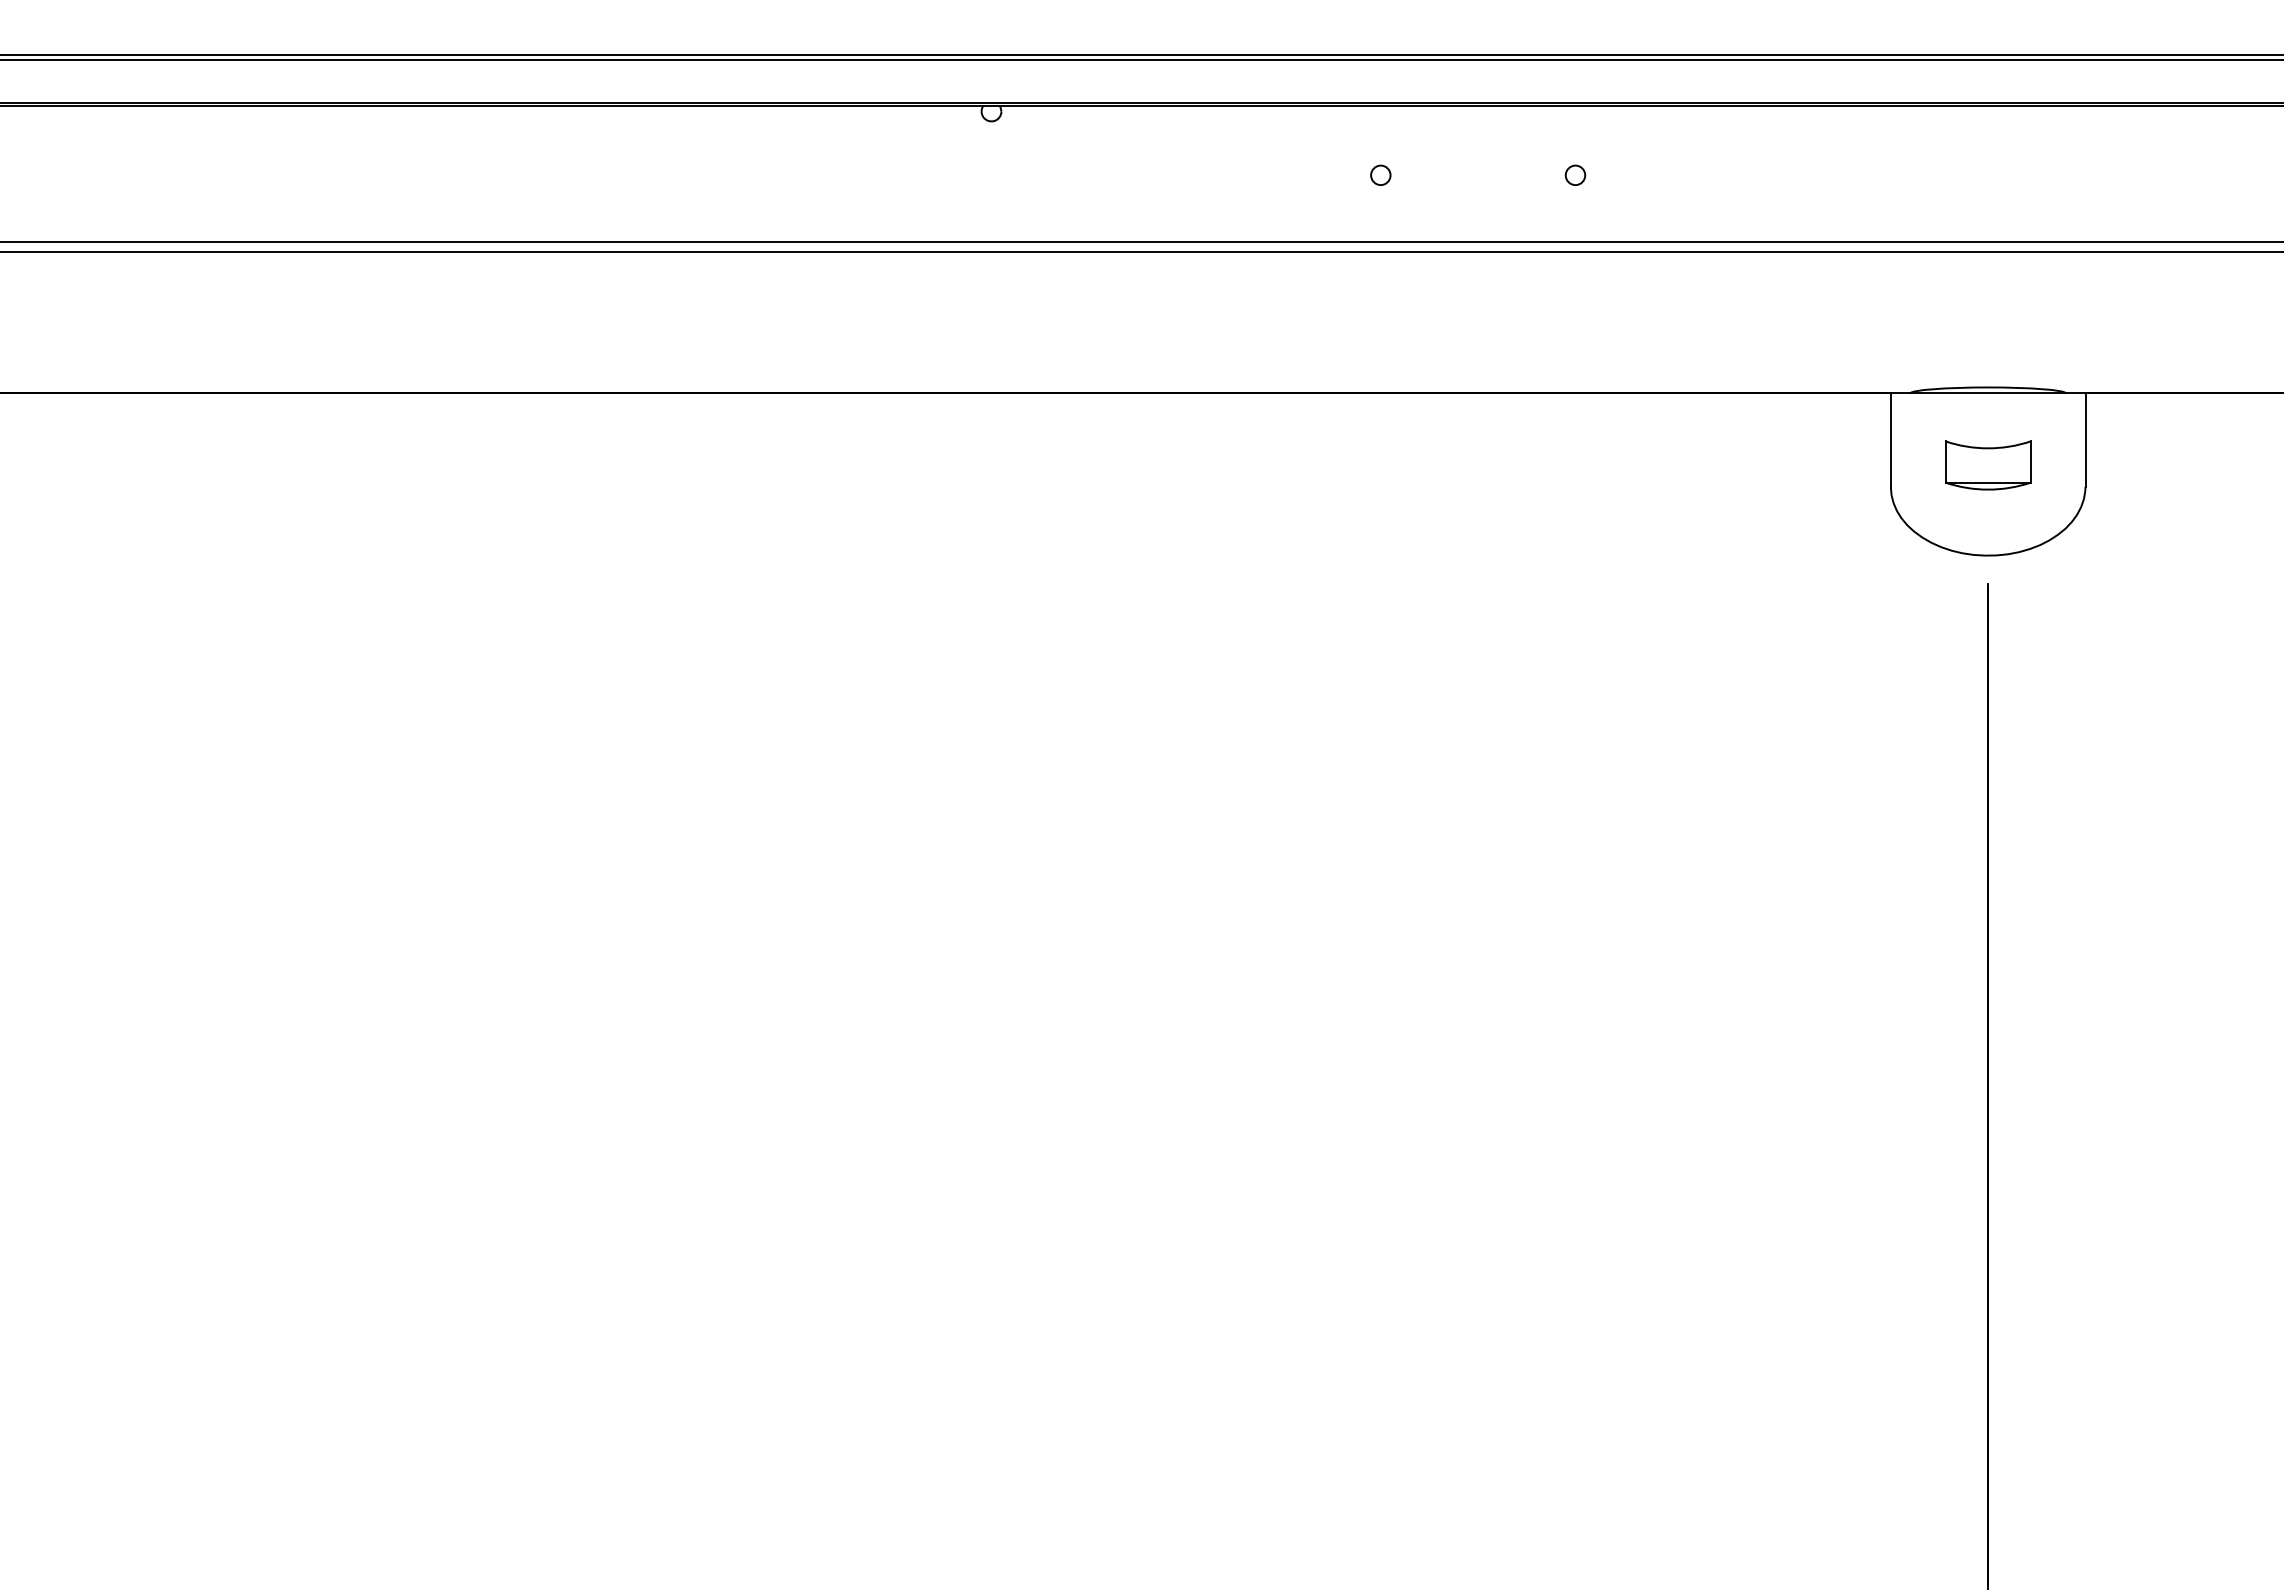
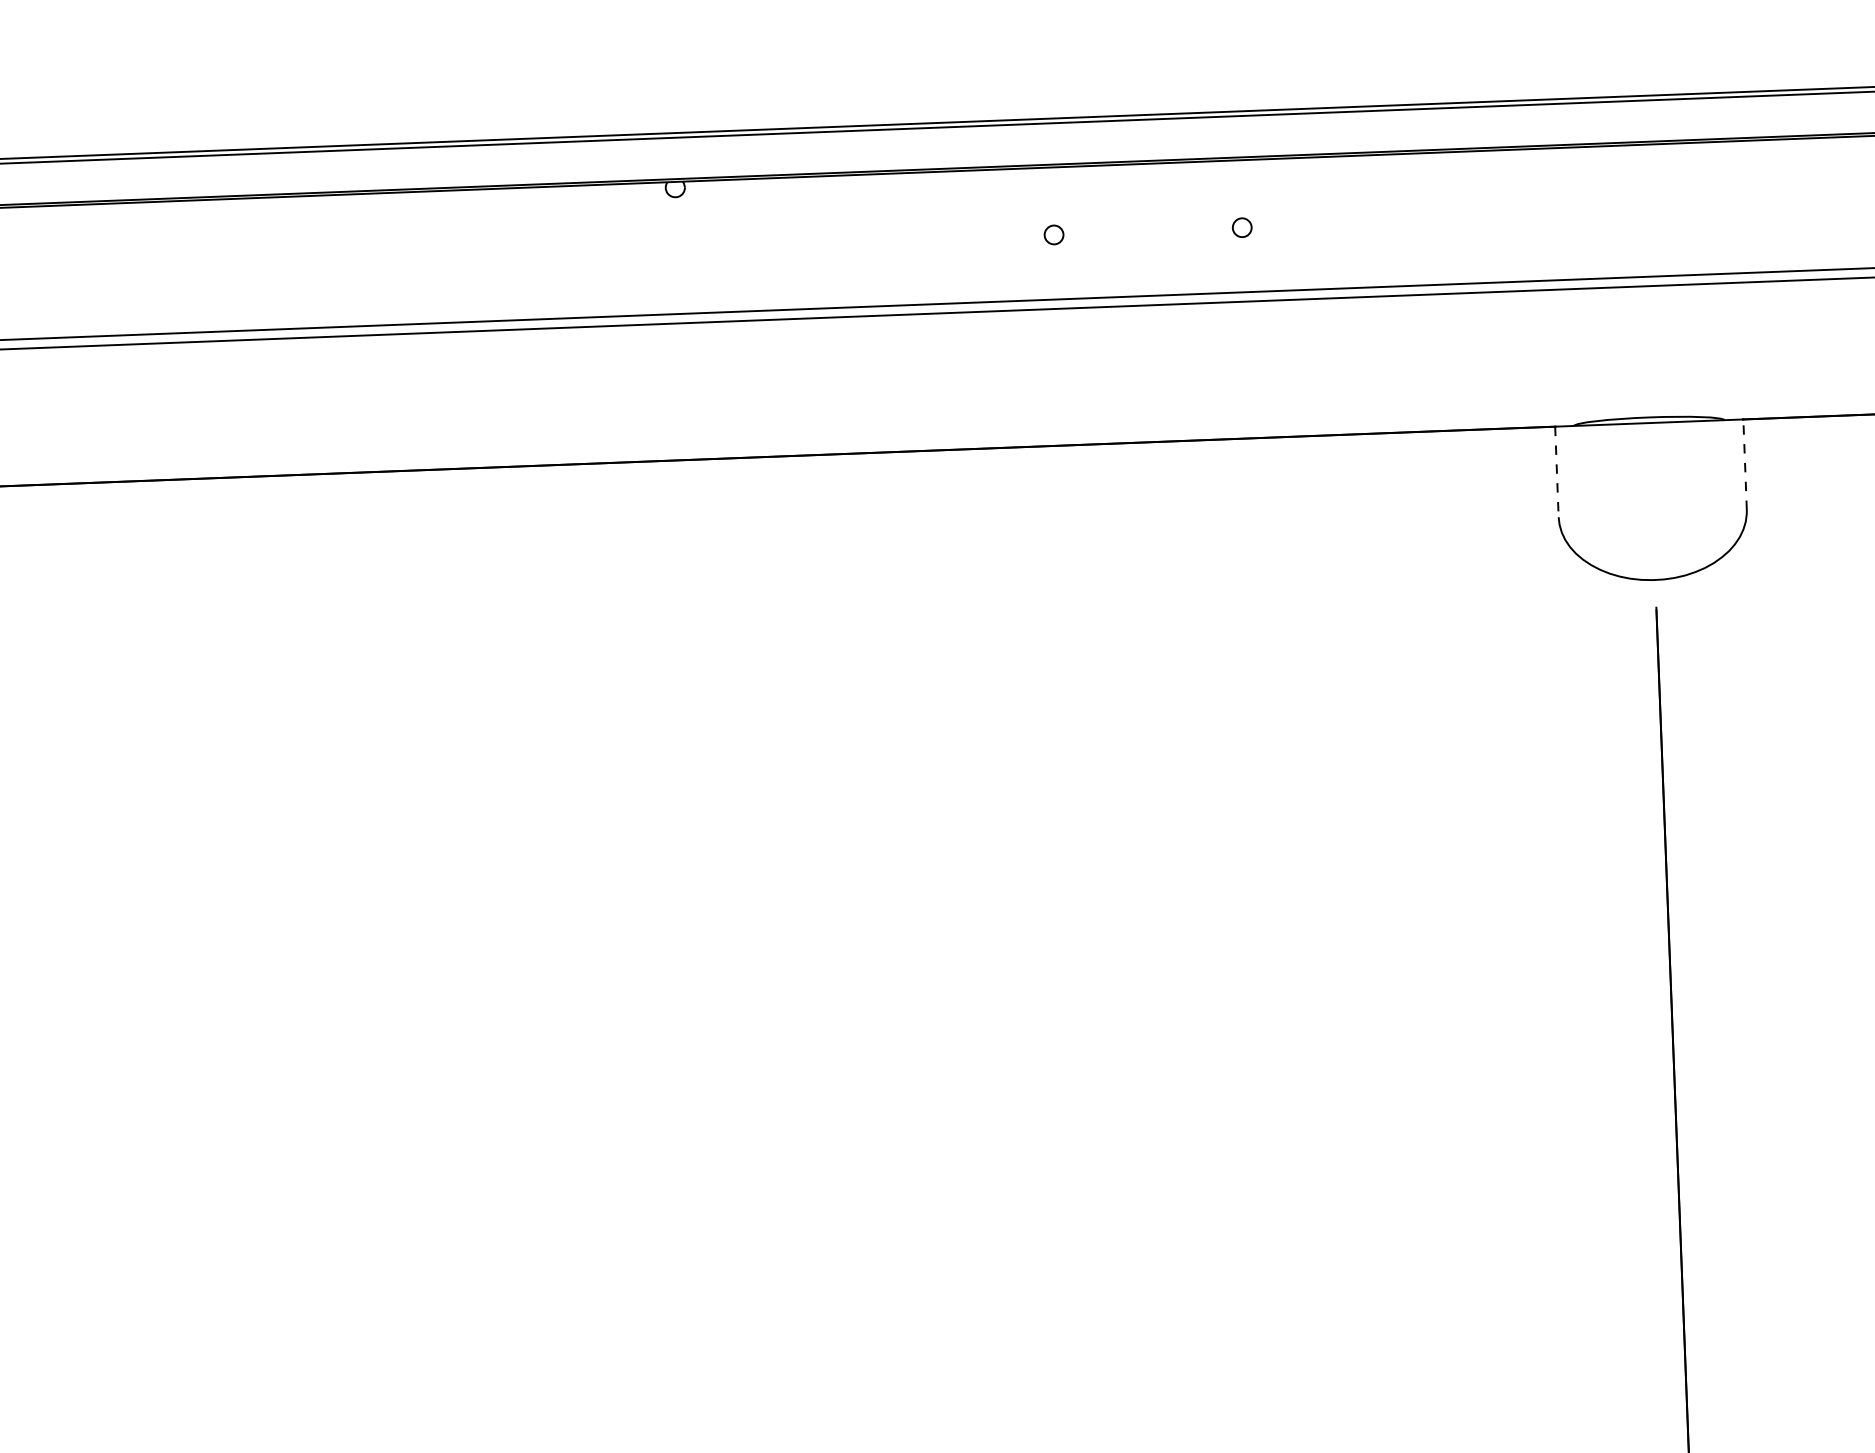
line: (1890, 440) -> (1556, 472), solid -> dashed
line: (2085, 440) -> (1745, 465), solid -> dashed
part: (1988, 465) -> (1652, 492), removed

